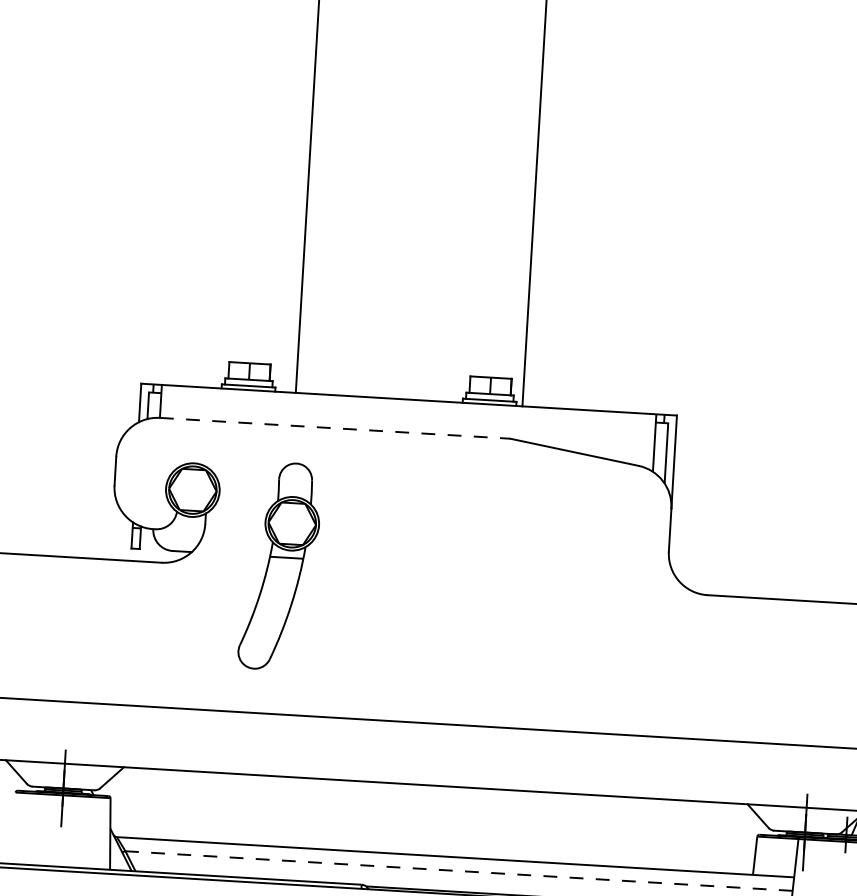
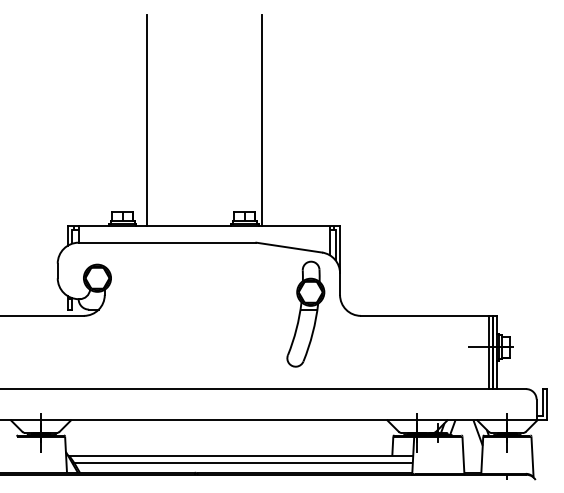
line: (335, 427) -> (167, 242), dashed -> solid
part: (279, 564) -> (305, 313), moved
line: (459, 870) -> (243, 462), dashed -> solid

